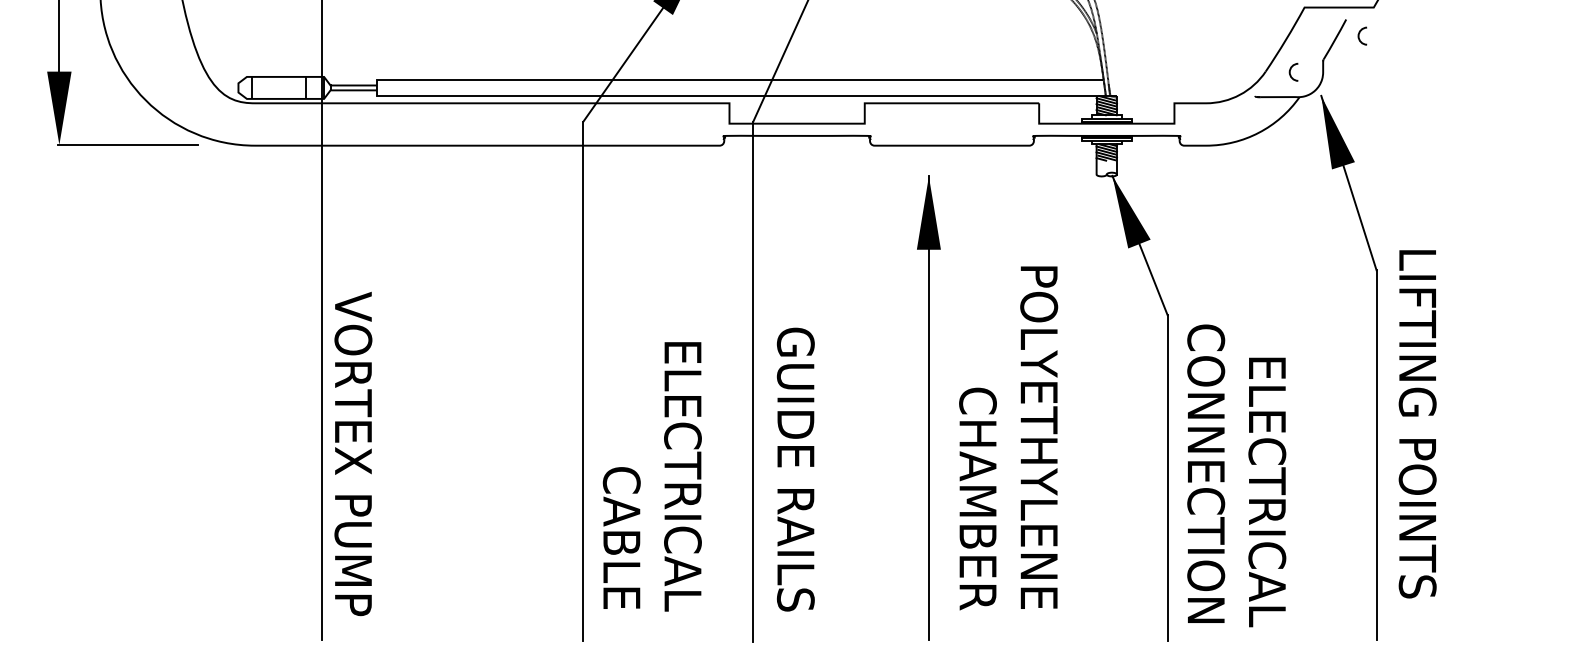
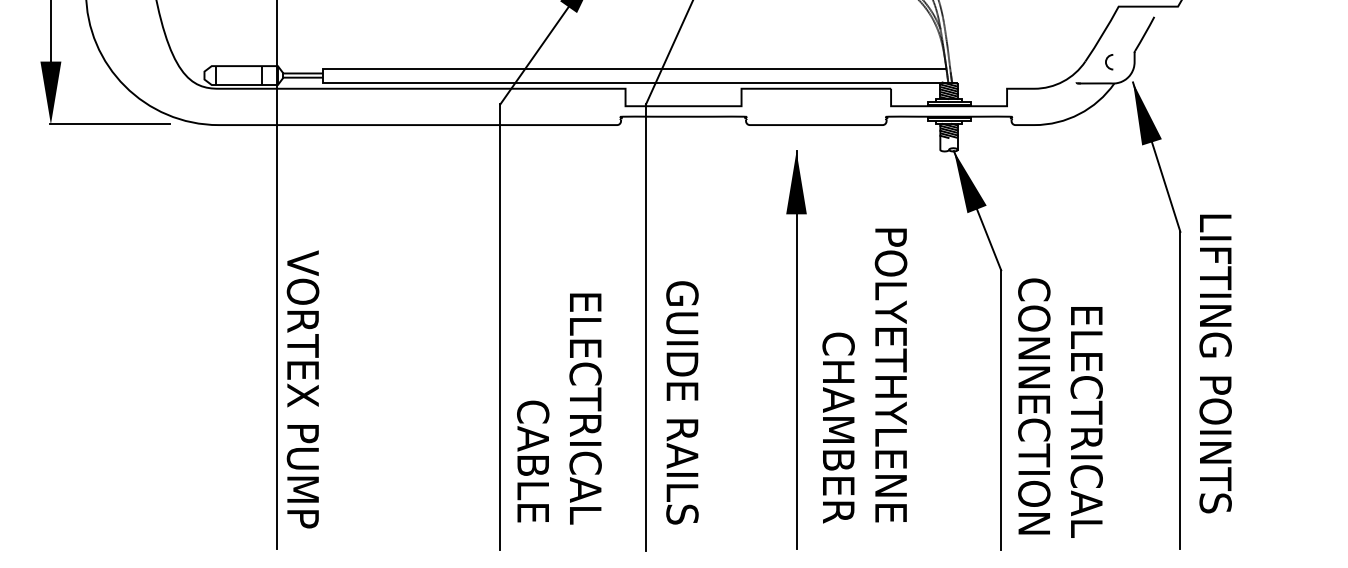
curve: (1360, 34) -> (1166, 29), removed

